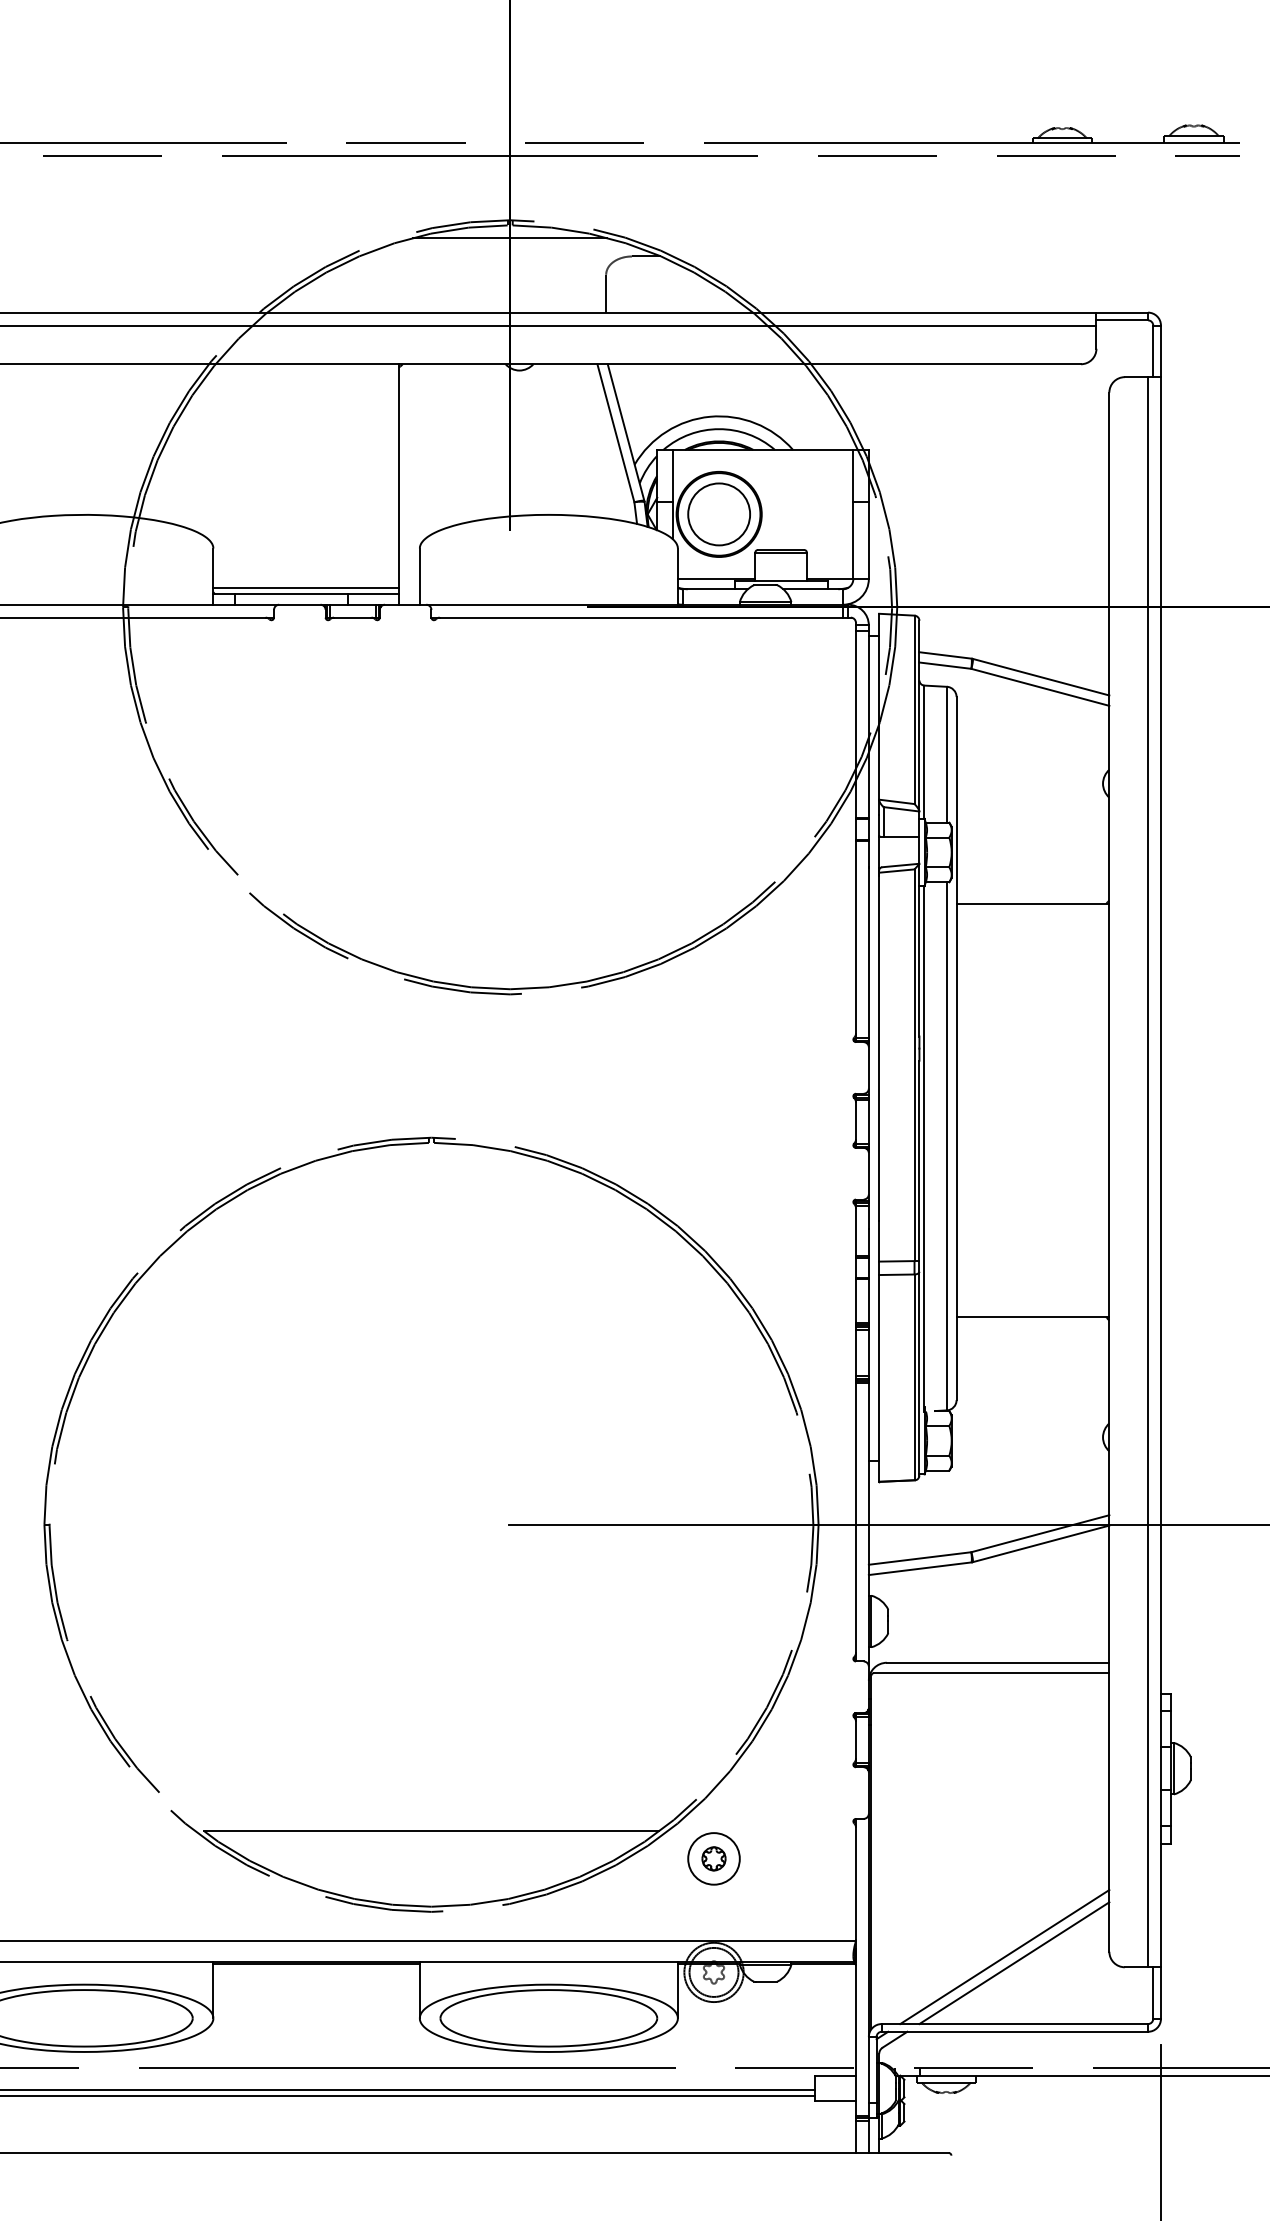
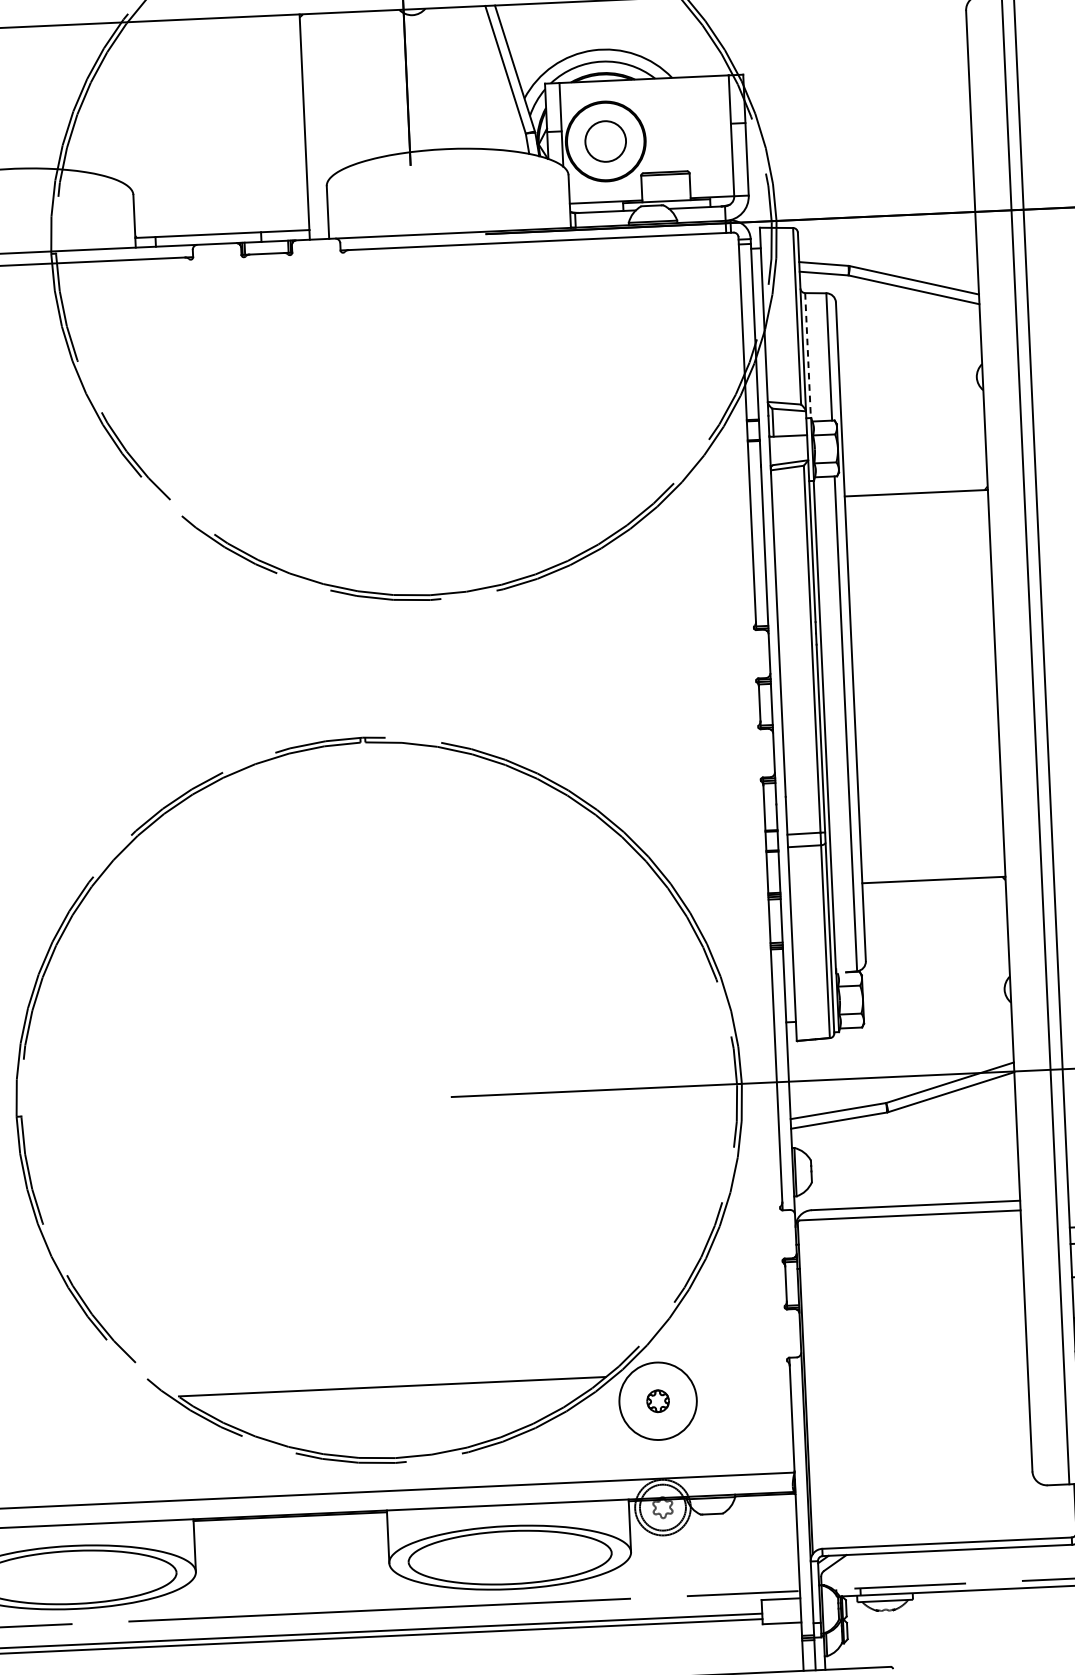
circle: (718, 514) -> (605, 141), size x0.7
line: (306, 587) -> (222, 227), removed
line: (924, 752) -> (808, 355), solid -> dashed
circle: (713, 1858) -> (657, 1400), size x1.6
line: (1004, 1957) -> (934, 1481), removed
line: (1014, 1963) -> (944, 1486), removed

